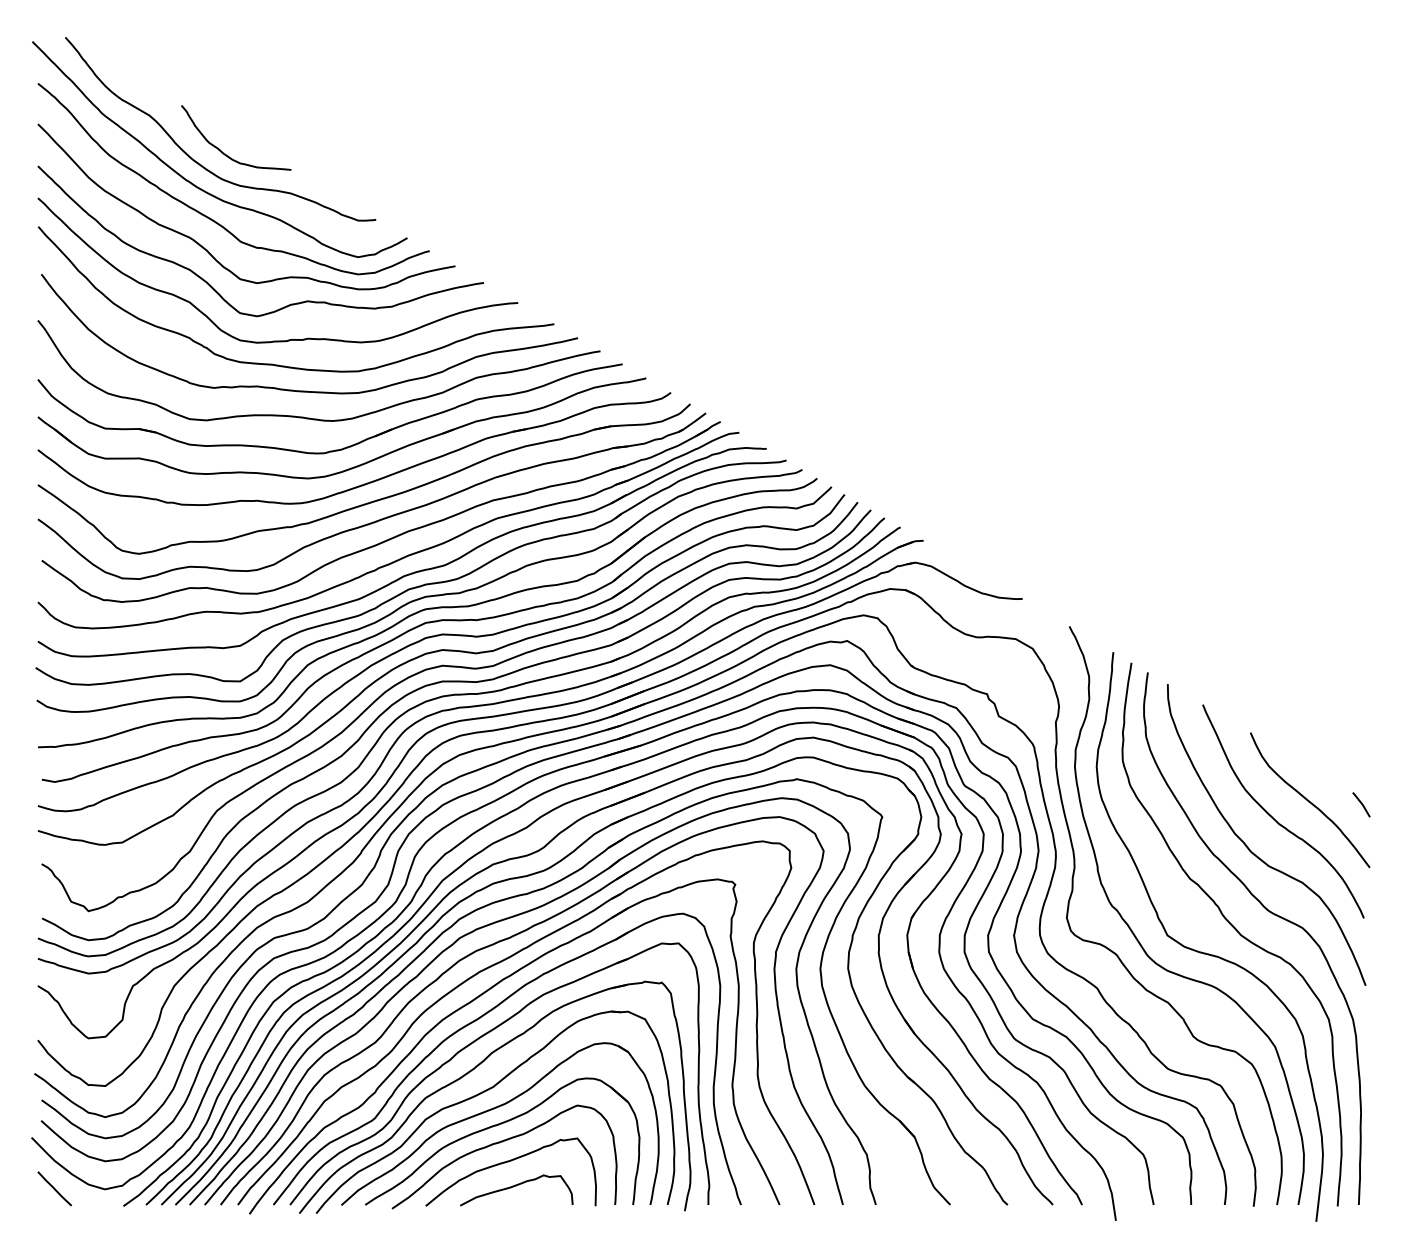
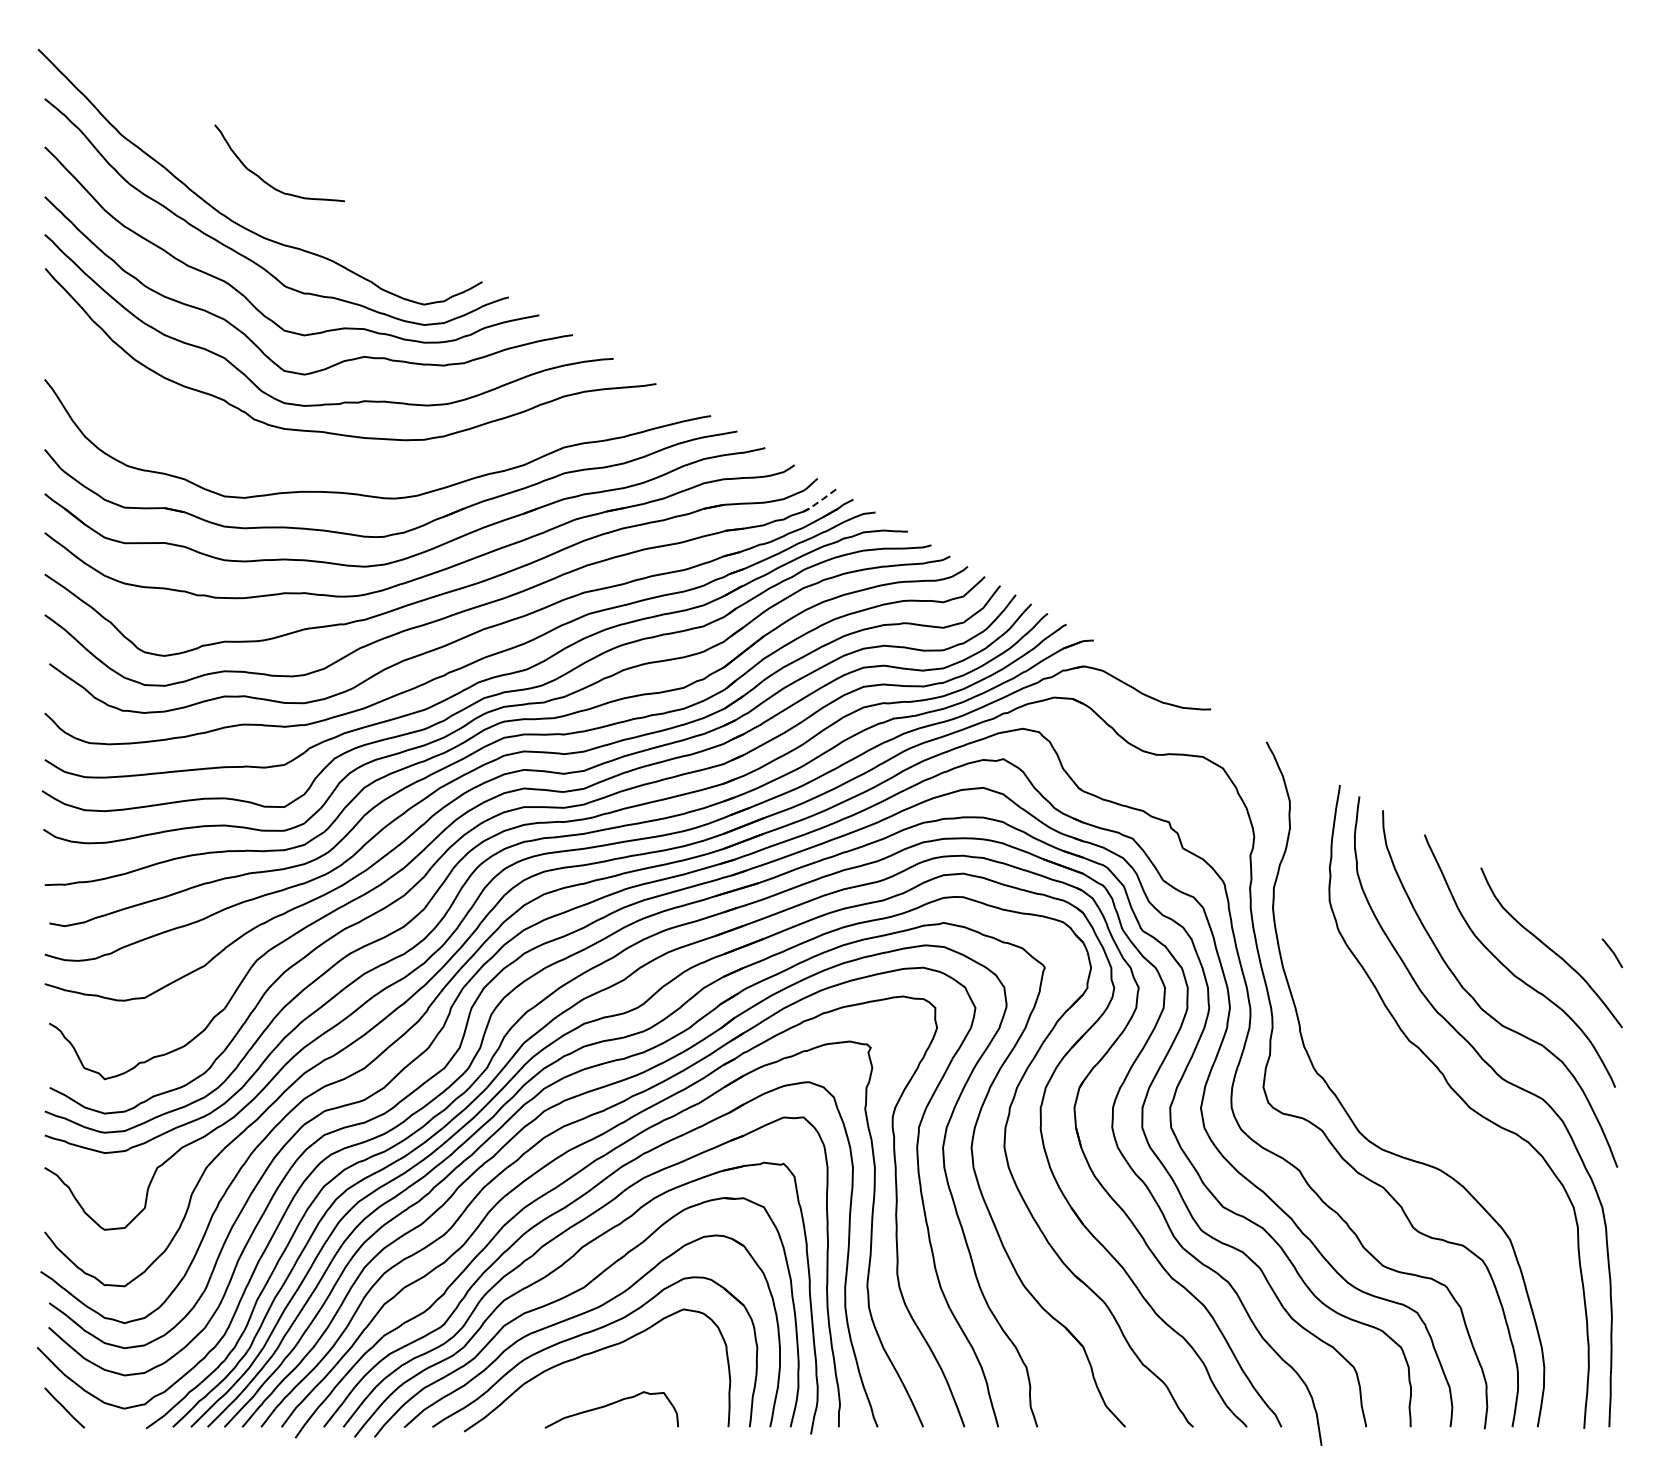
curve: (199, 163) -> (236, 193), removed
curve: (304, 390) -> (360, 462), removed
line: (692, 423) -> (819, 501), solid -> dashed
curve: (1206, 952) -> (1428, 1128), removed
curve: (508, 1162) -> (602, 1376), removed

